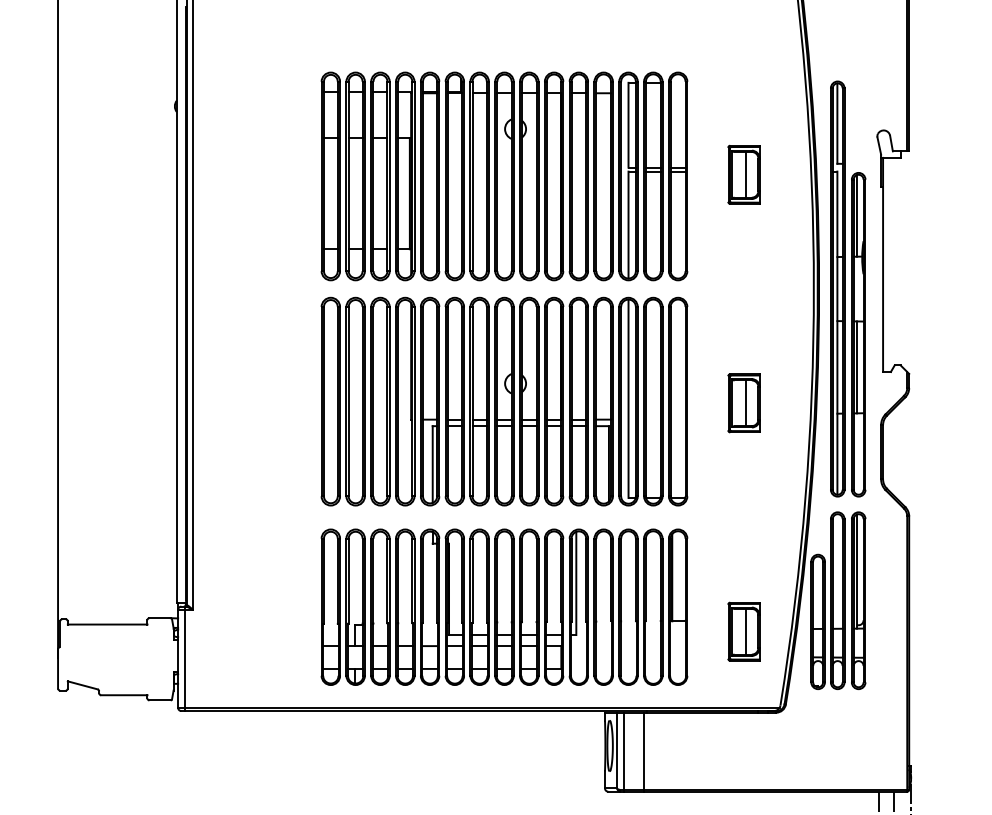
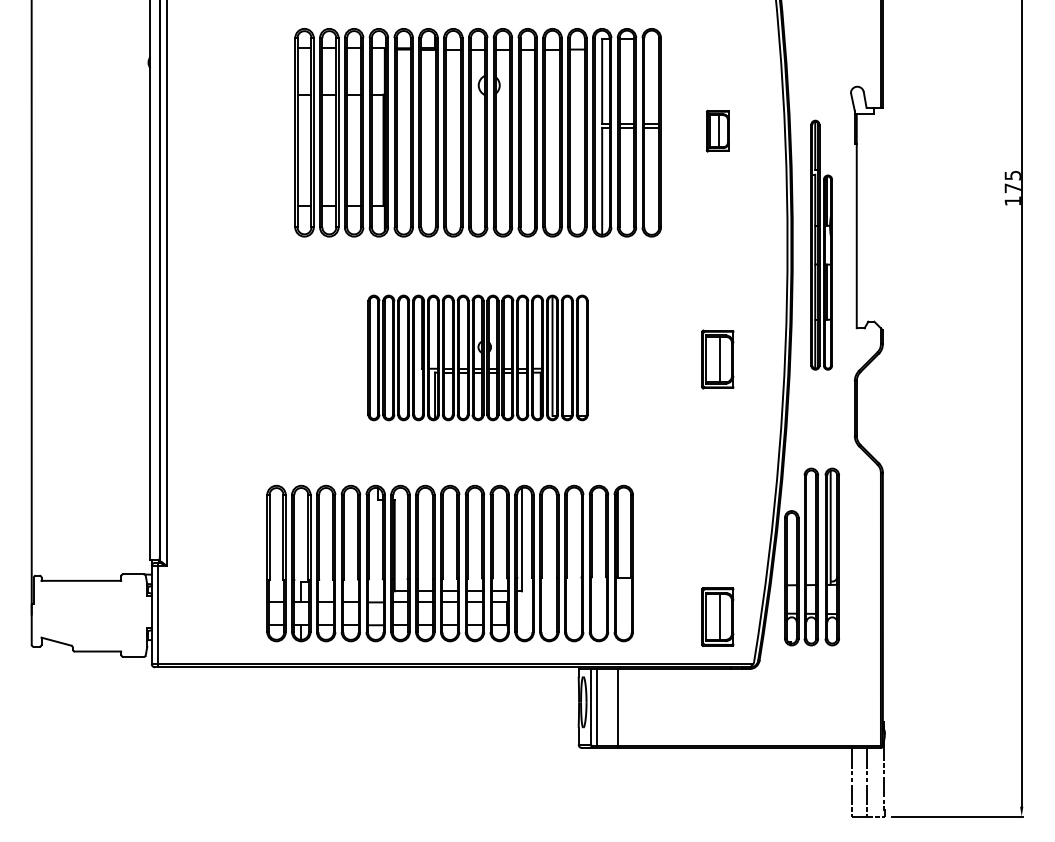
part: (743, 175) -> (717, 131), size x0.7
part: (847, 288) -> (821, 244), size x0.6
part: (503, 401) -> (477, 357), size x0.6
part: (503, 607) -> (449, 563), moved
part: (743, 631) -> (717, 616), moved

